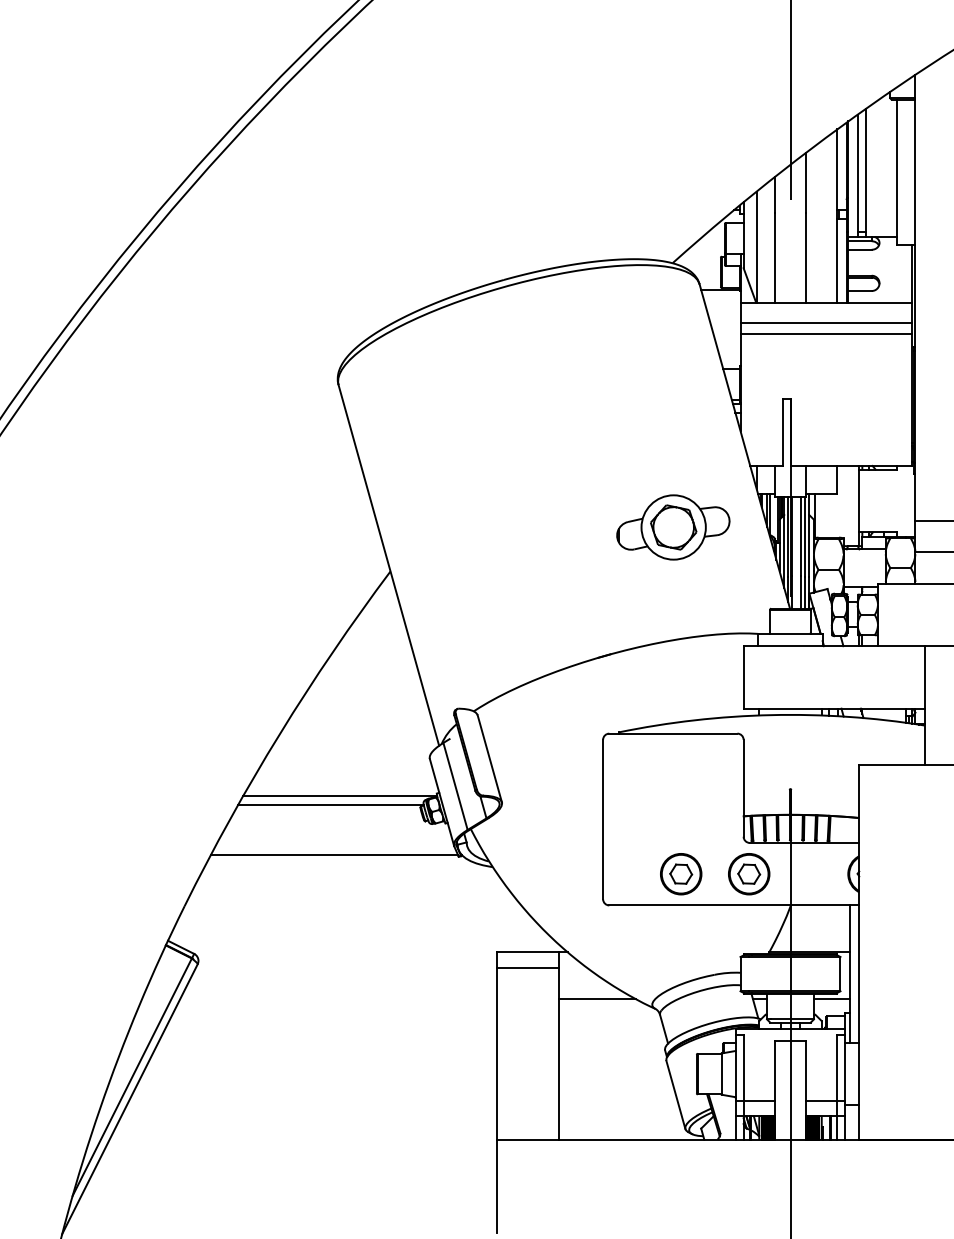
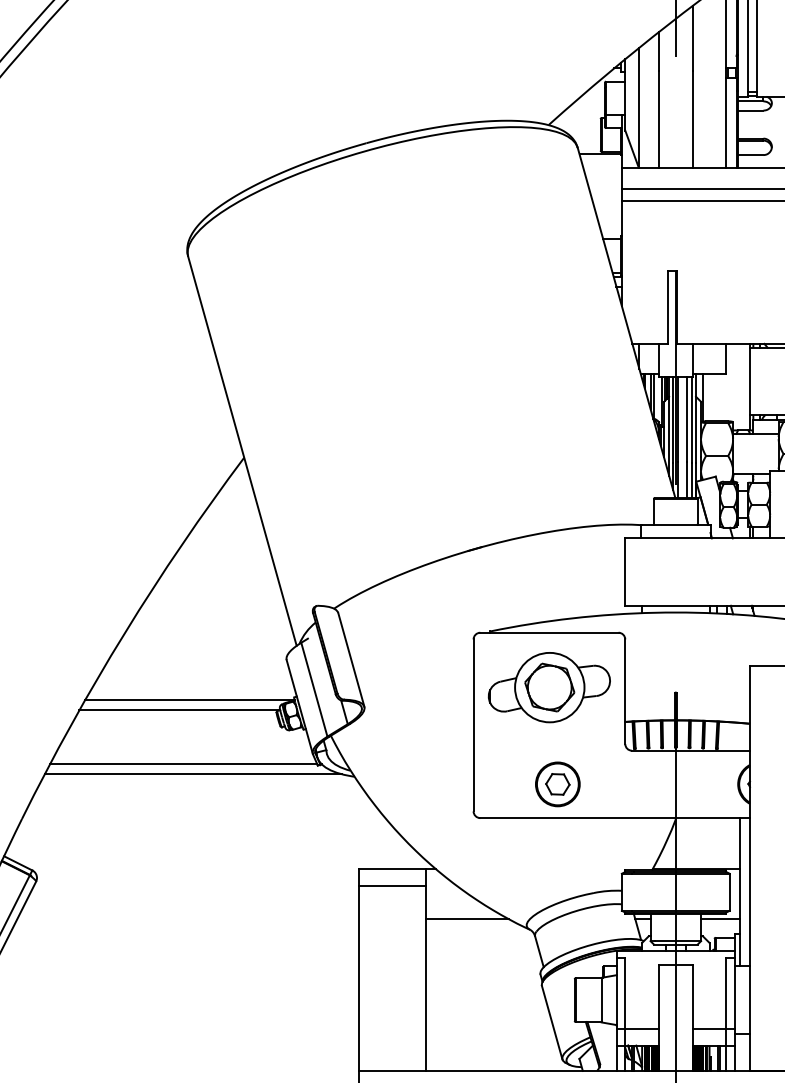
part: (673, 527) -> (549, 687), moved
line: (343, 864) -> (193, 773), added
part: (749, 874) -> (631, 784), removed

